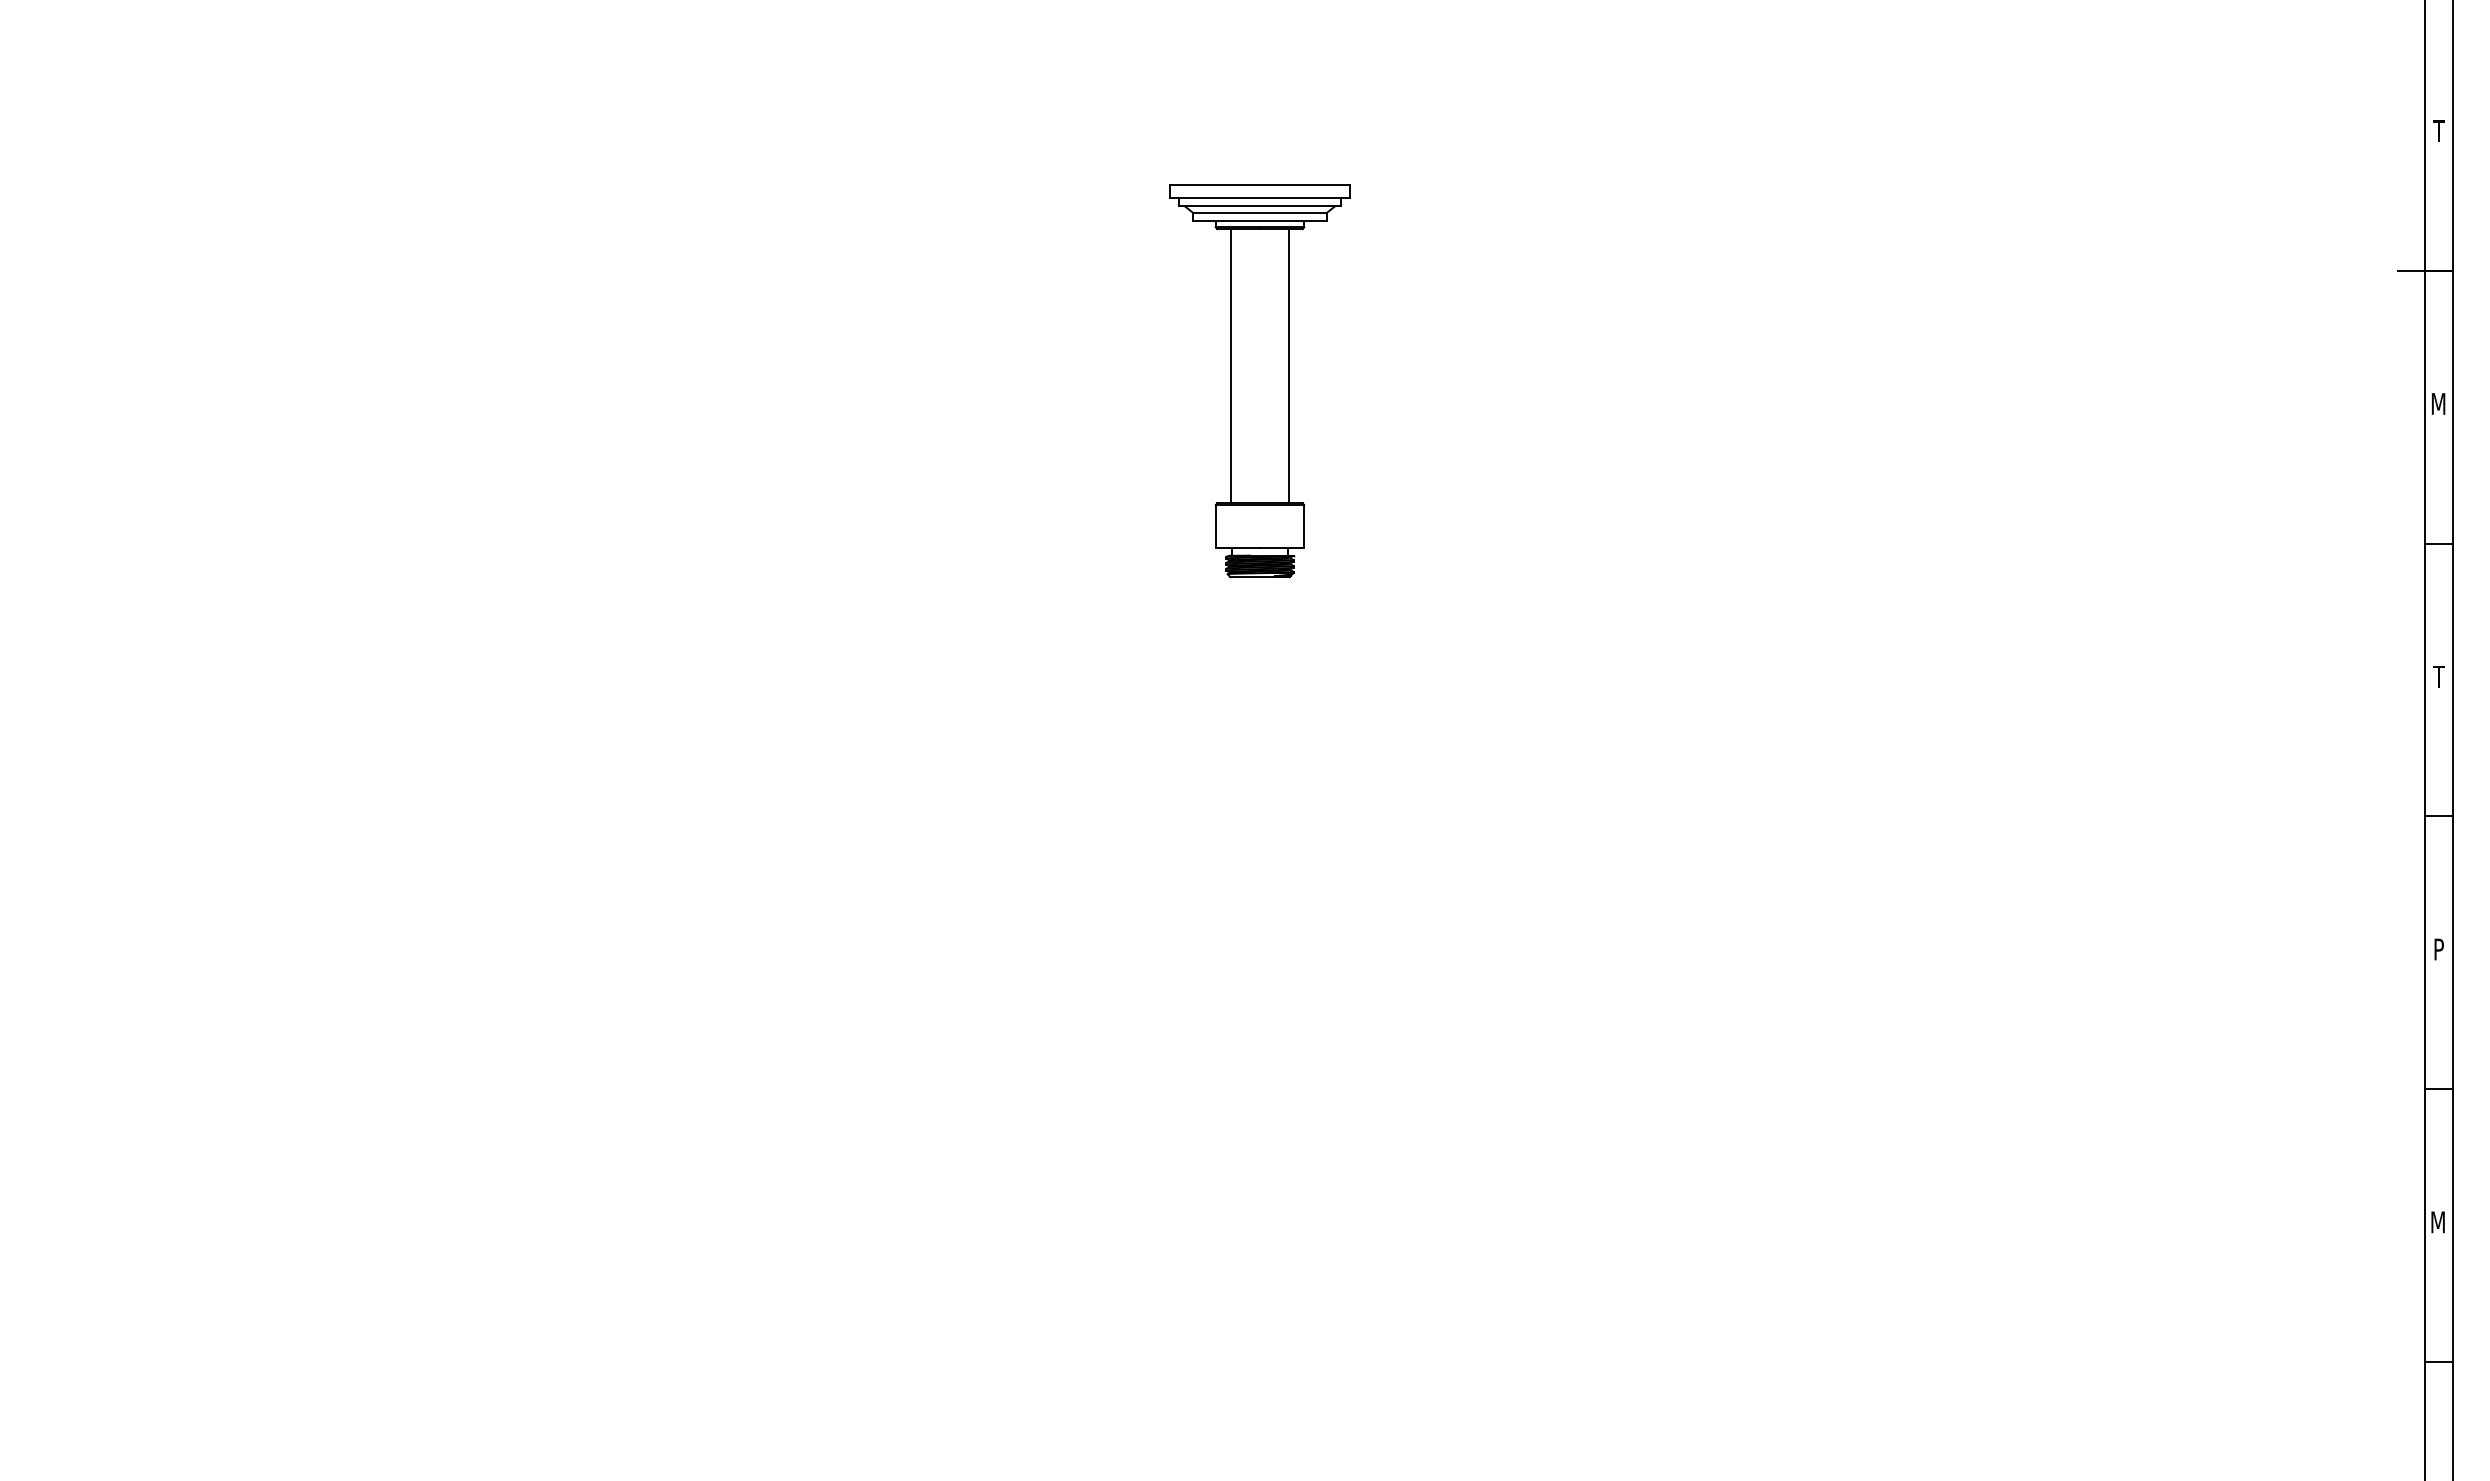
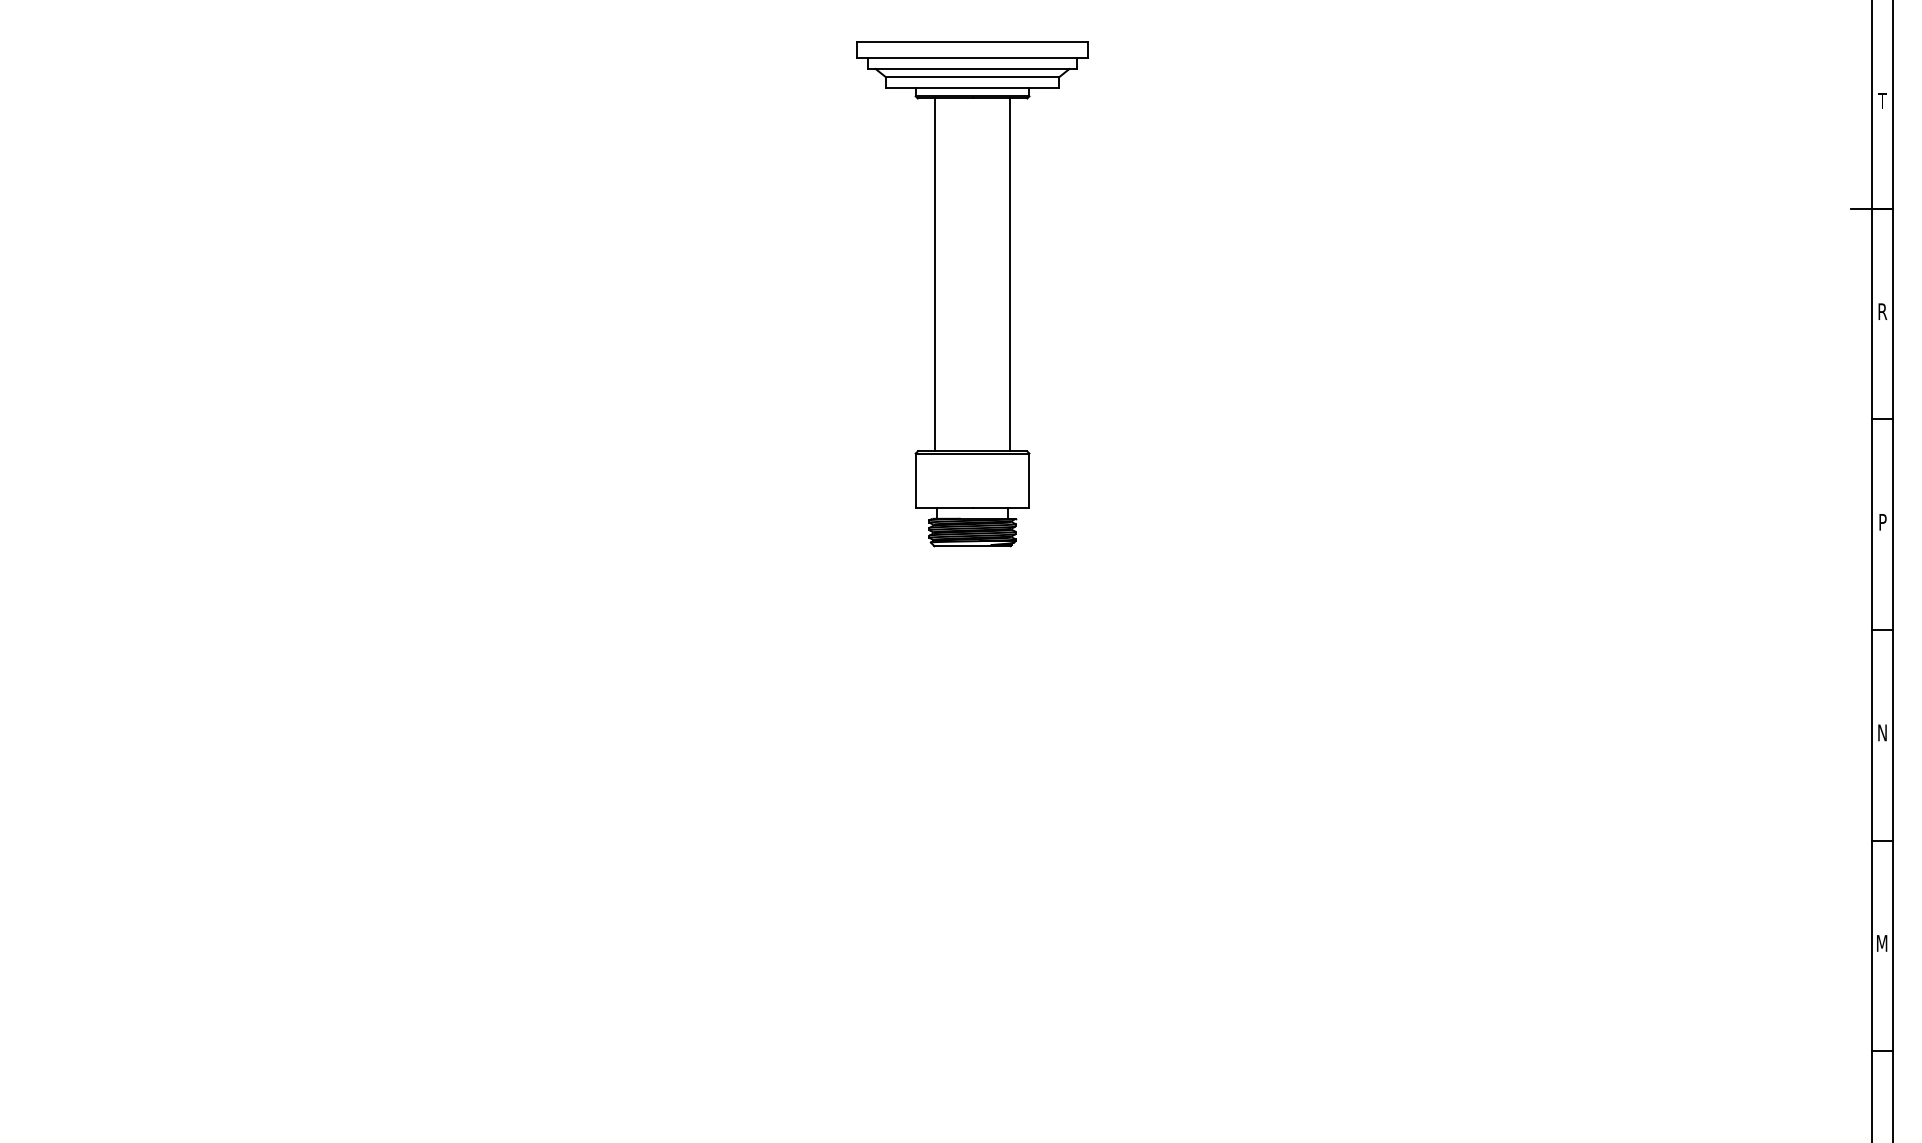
part: (1259, 380) -> (972, 293), size x1.67
text: (2438, 403) -> (1882, 311), M -> R
text: (2438, 676) -> (1882, 522), T -> P
text: (2438, 949) -> (1882, 732), P -> N

